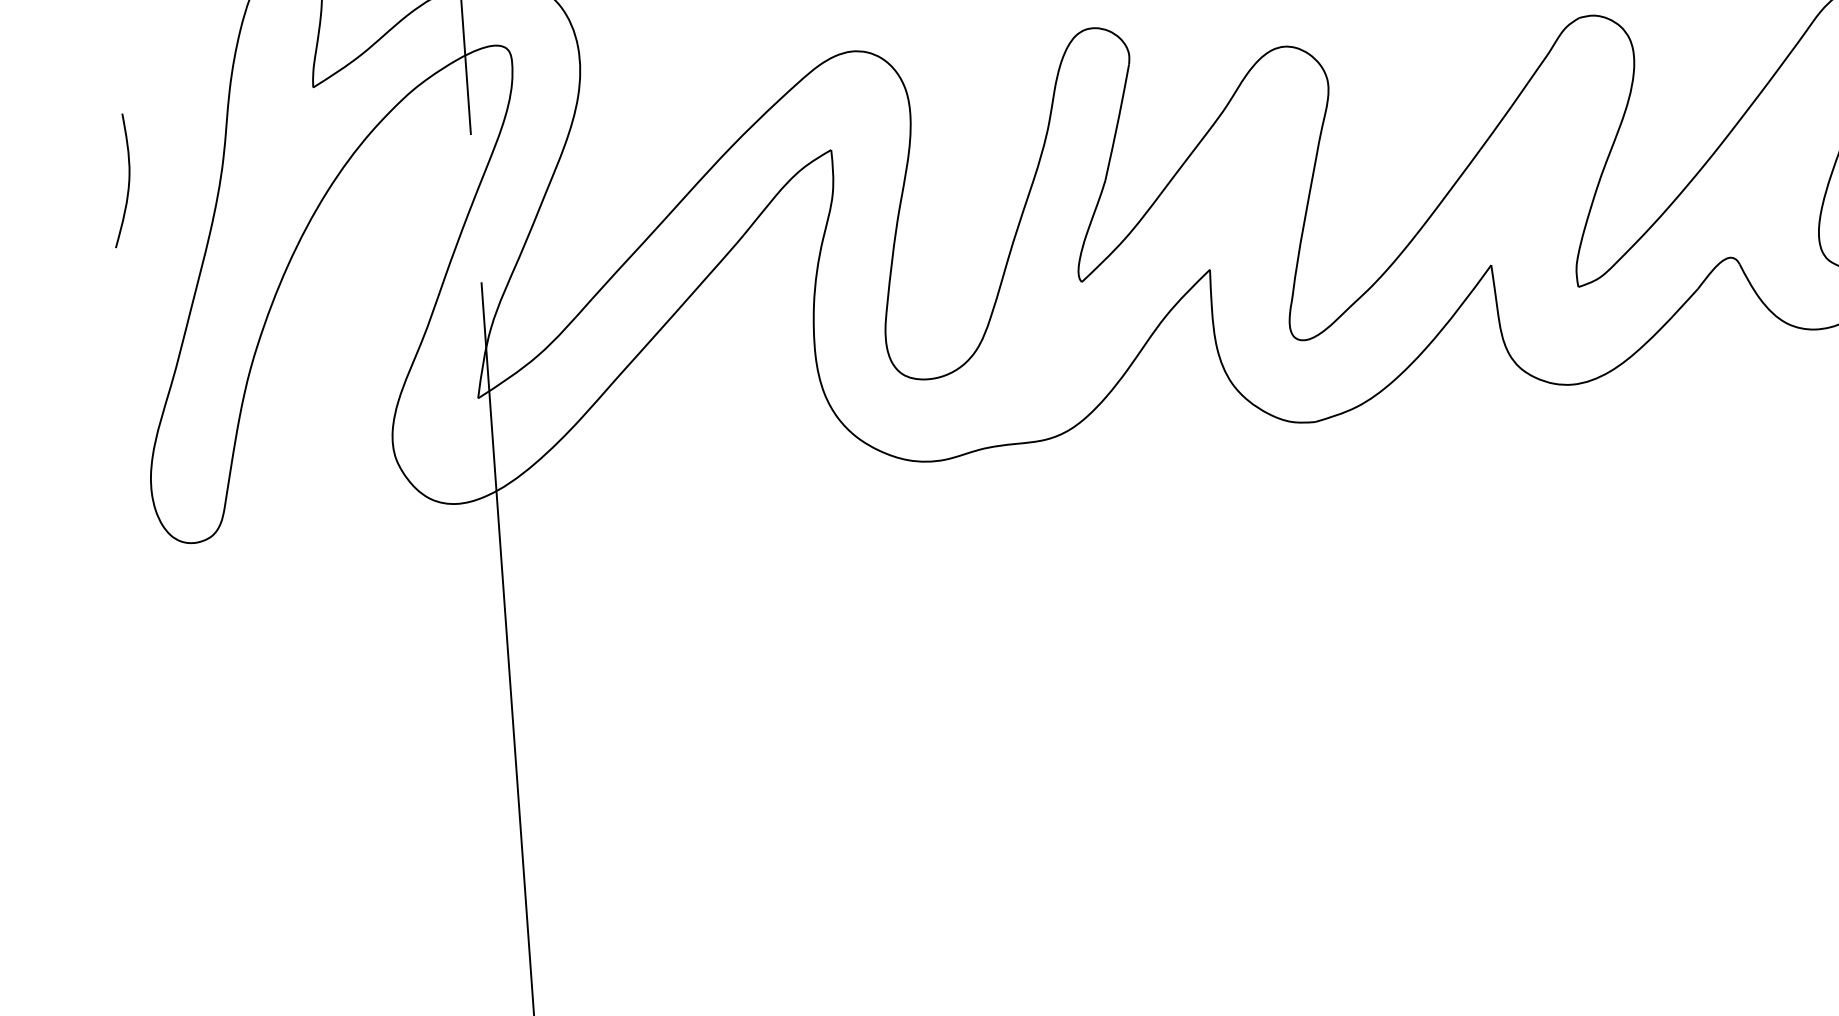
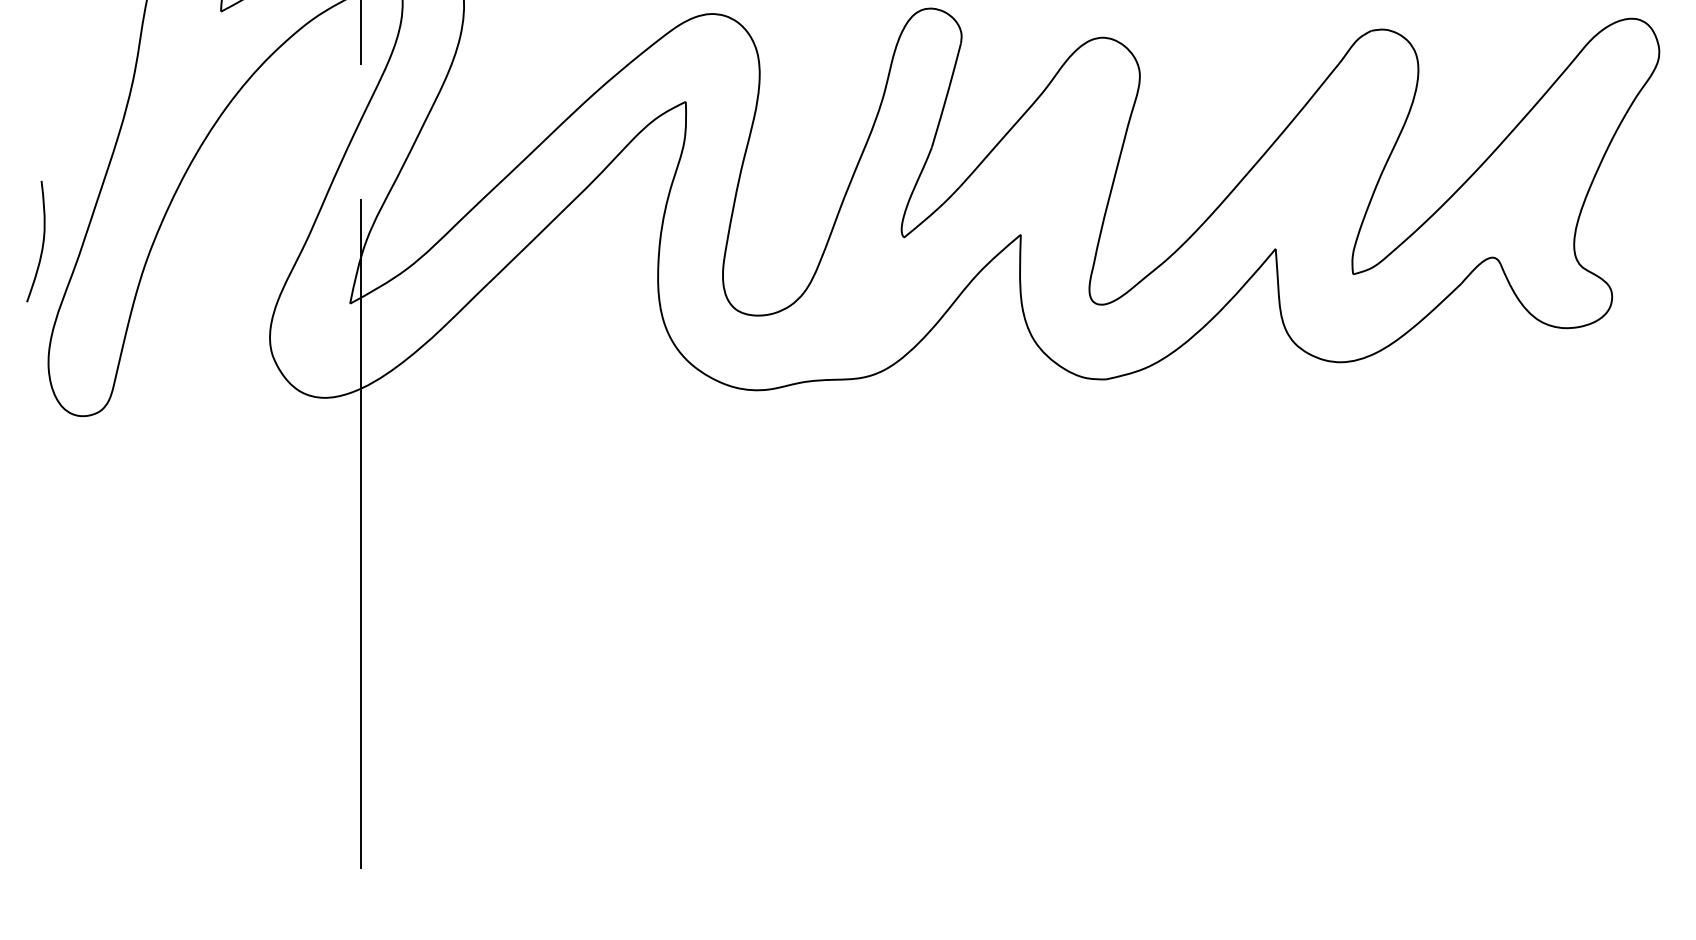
curve: (128, 180) -> (42, 241), moved

